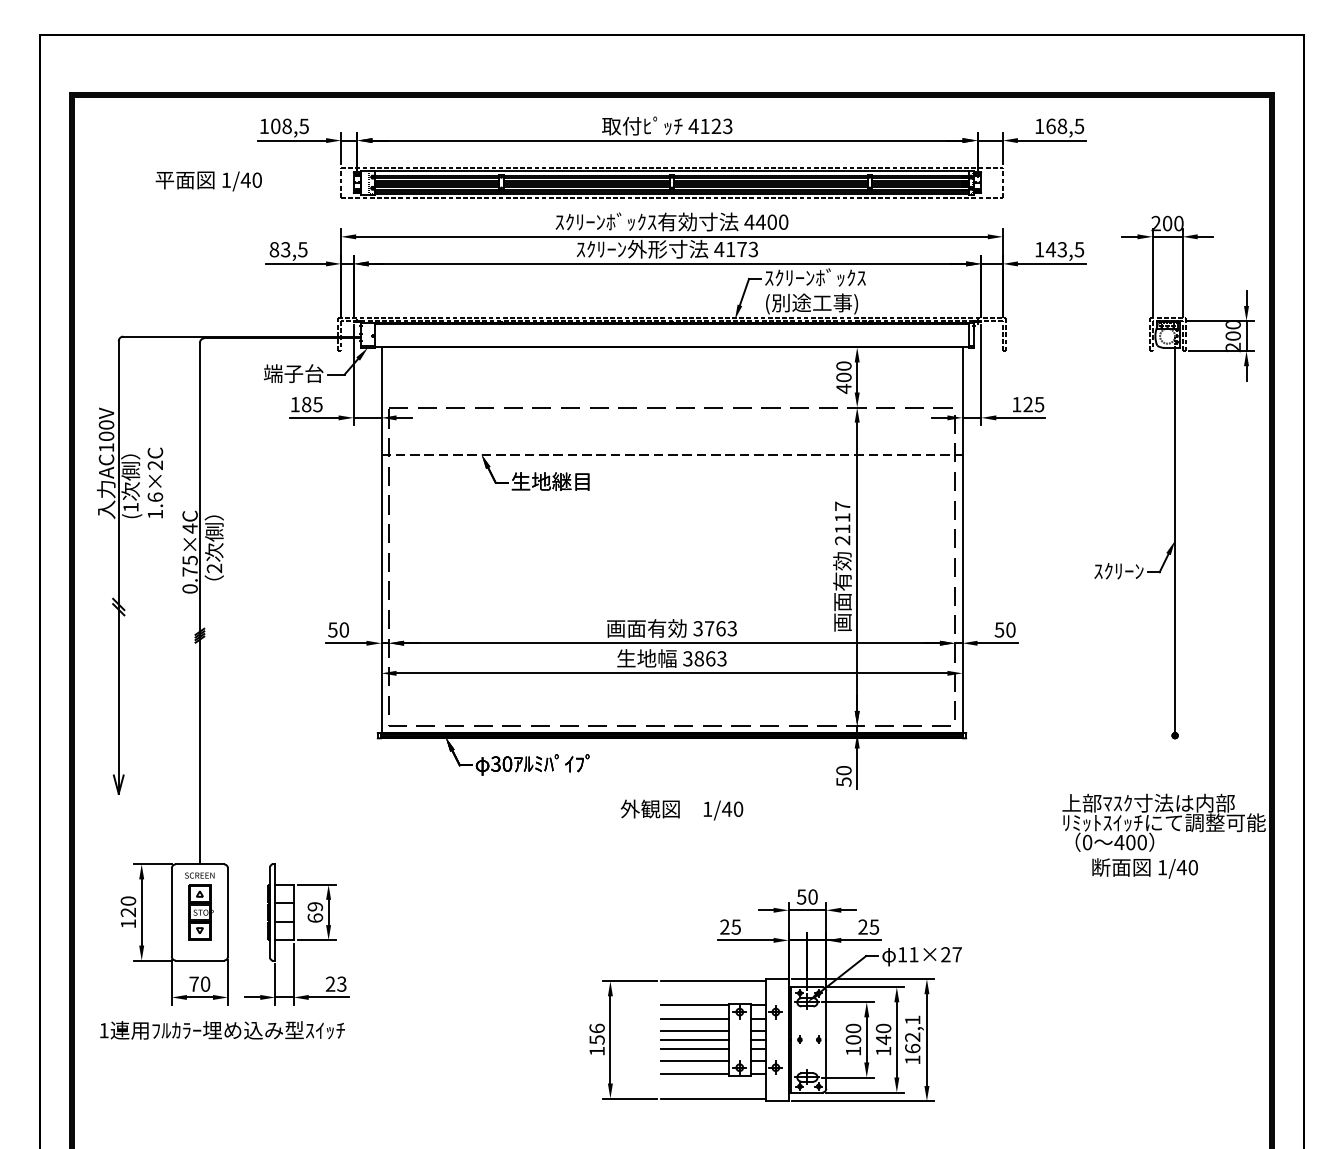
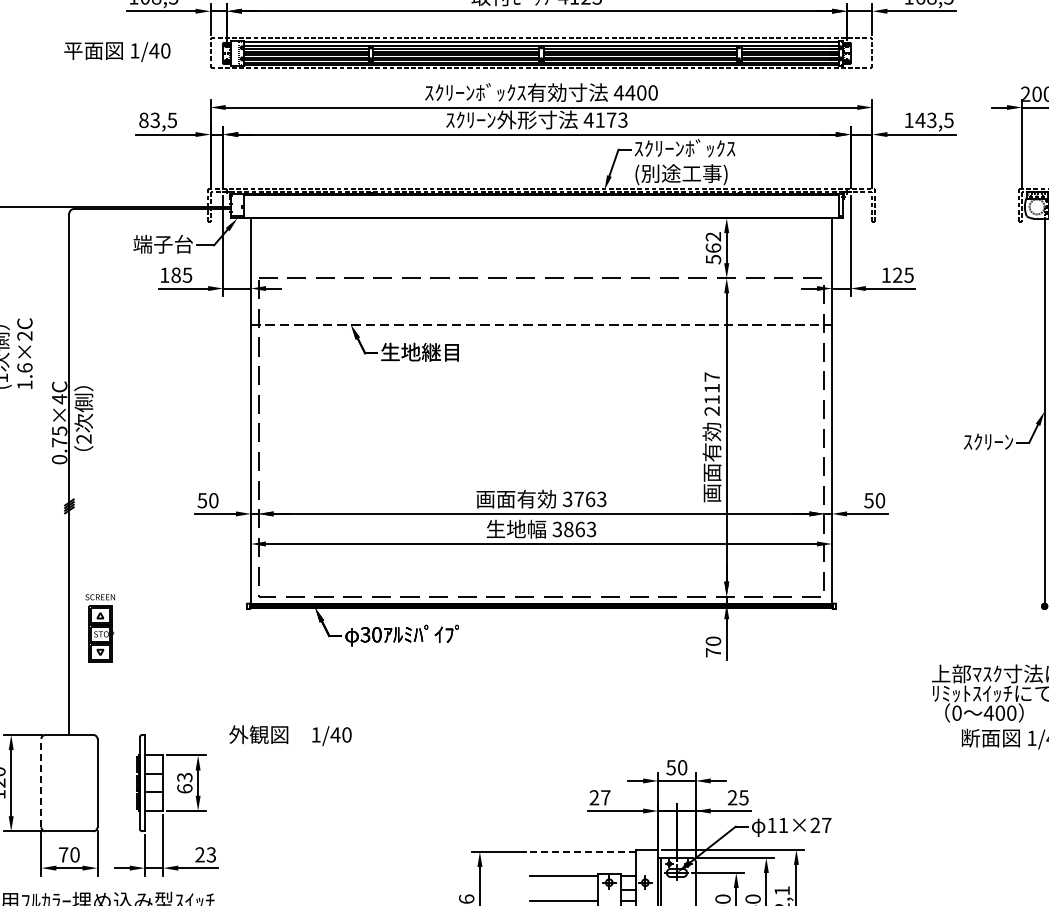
text: (208, 181) -> (117, 52), moved
text: (843, 377) -> (713, 248), 400 -> 562
text: (843, 781) -> (713, 652), 50 -> 70
text: (681, 809) -> (290, 735), moved
part: (199, 906) -> (100, 628), moved
text: (315, 906) -> (185, 777), 69 -> 63
line: (171, 911) -> (41, 782), solid -> dashed
text: (735, 926) -> (605, 797), 25 -> 27
line: (713, 981) -> (583, 852), solid -> dashed
line: (694, 1018) -> (564, 889), removed

